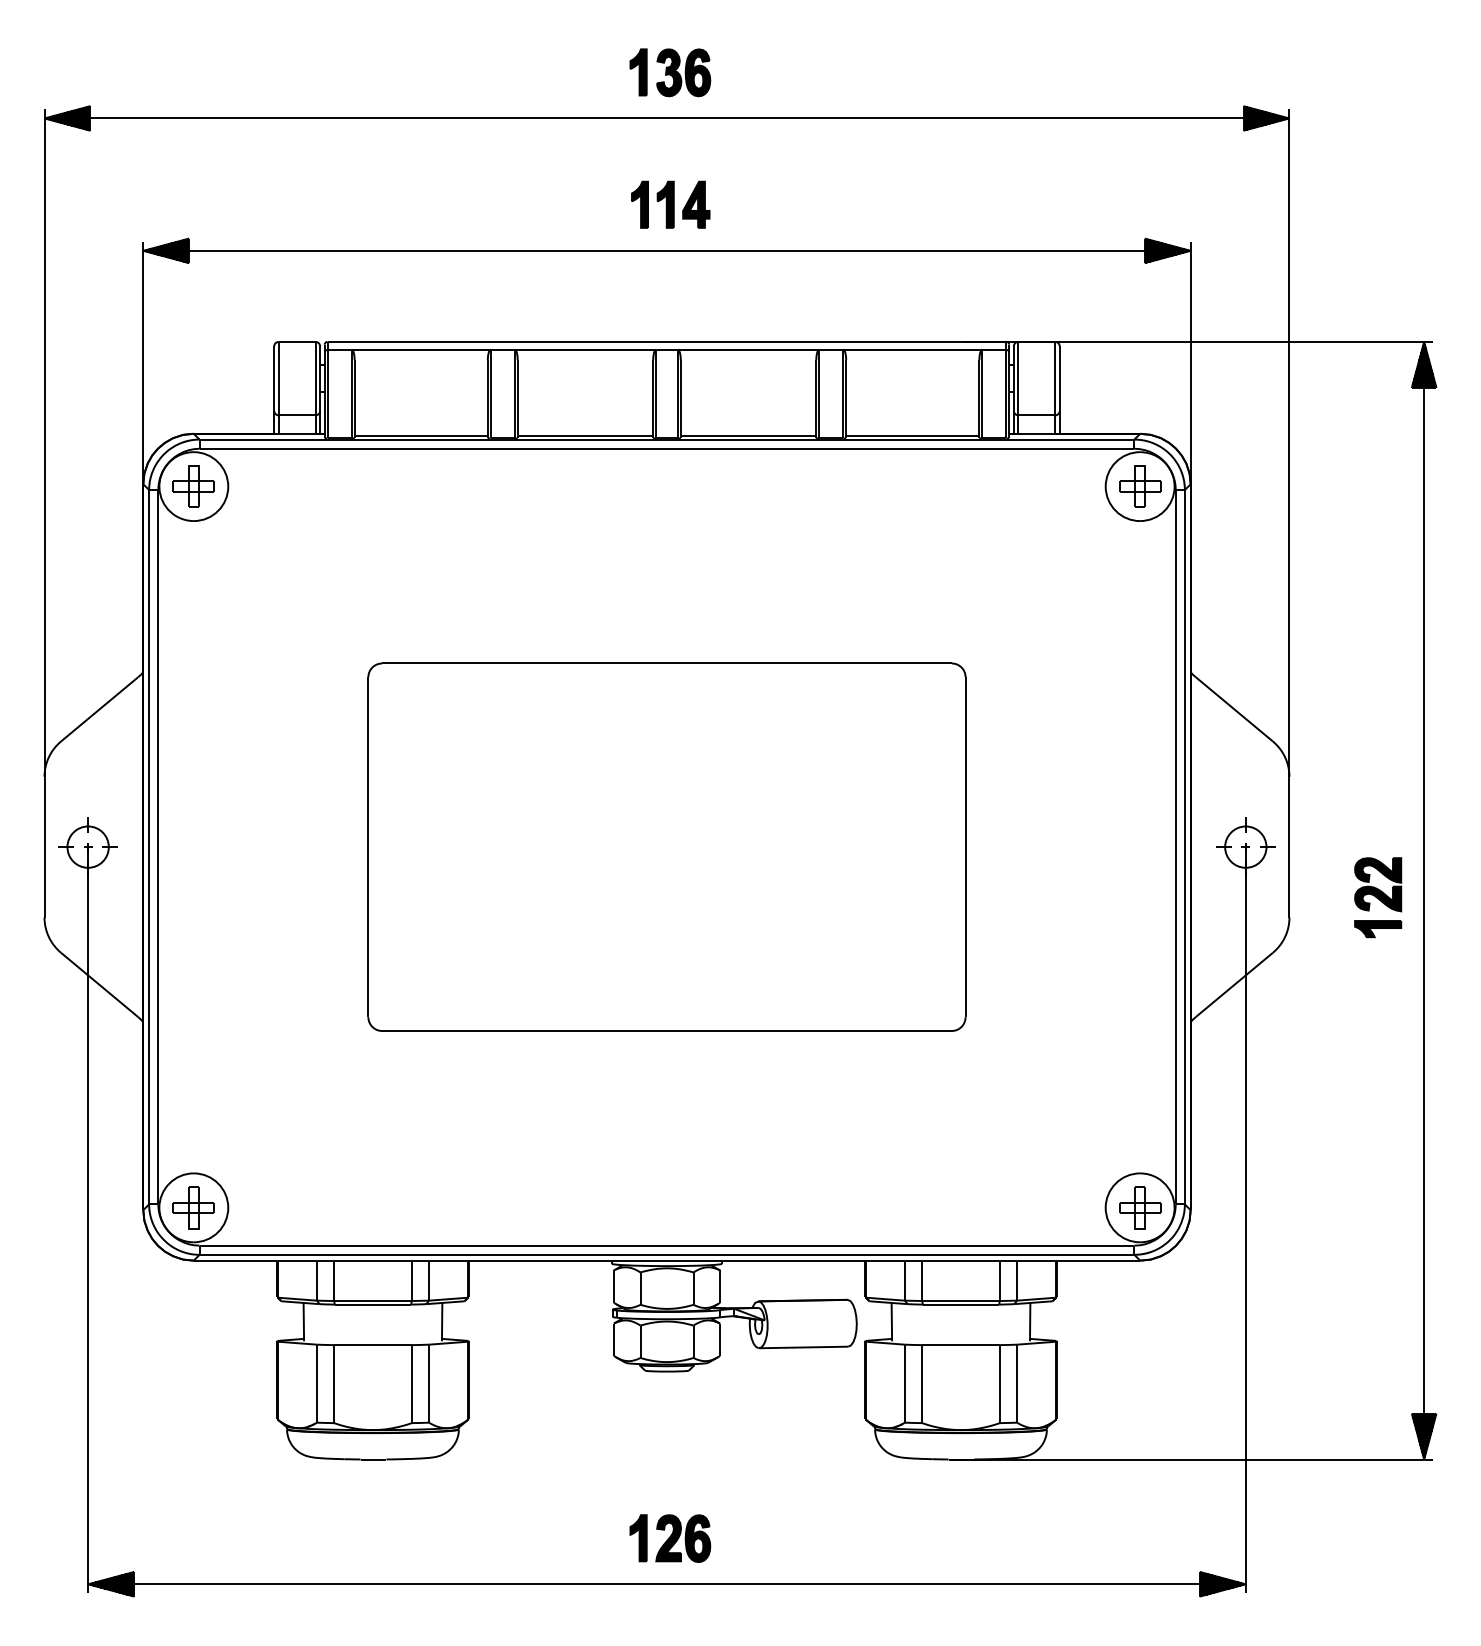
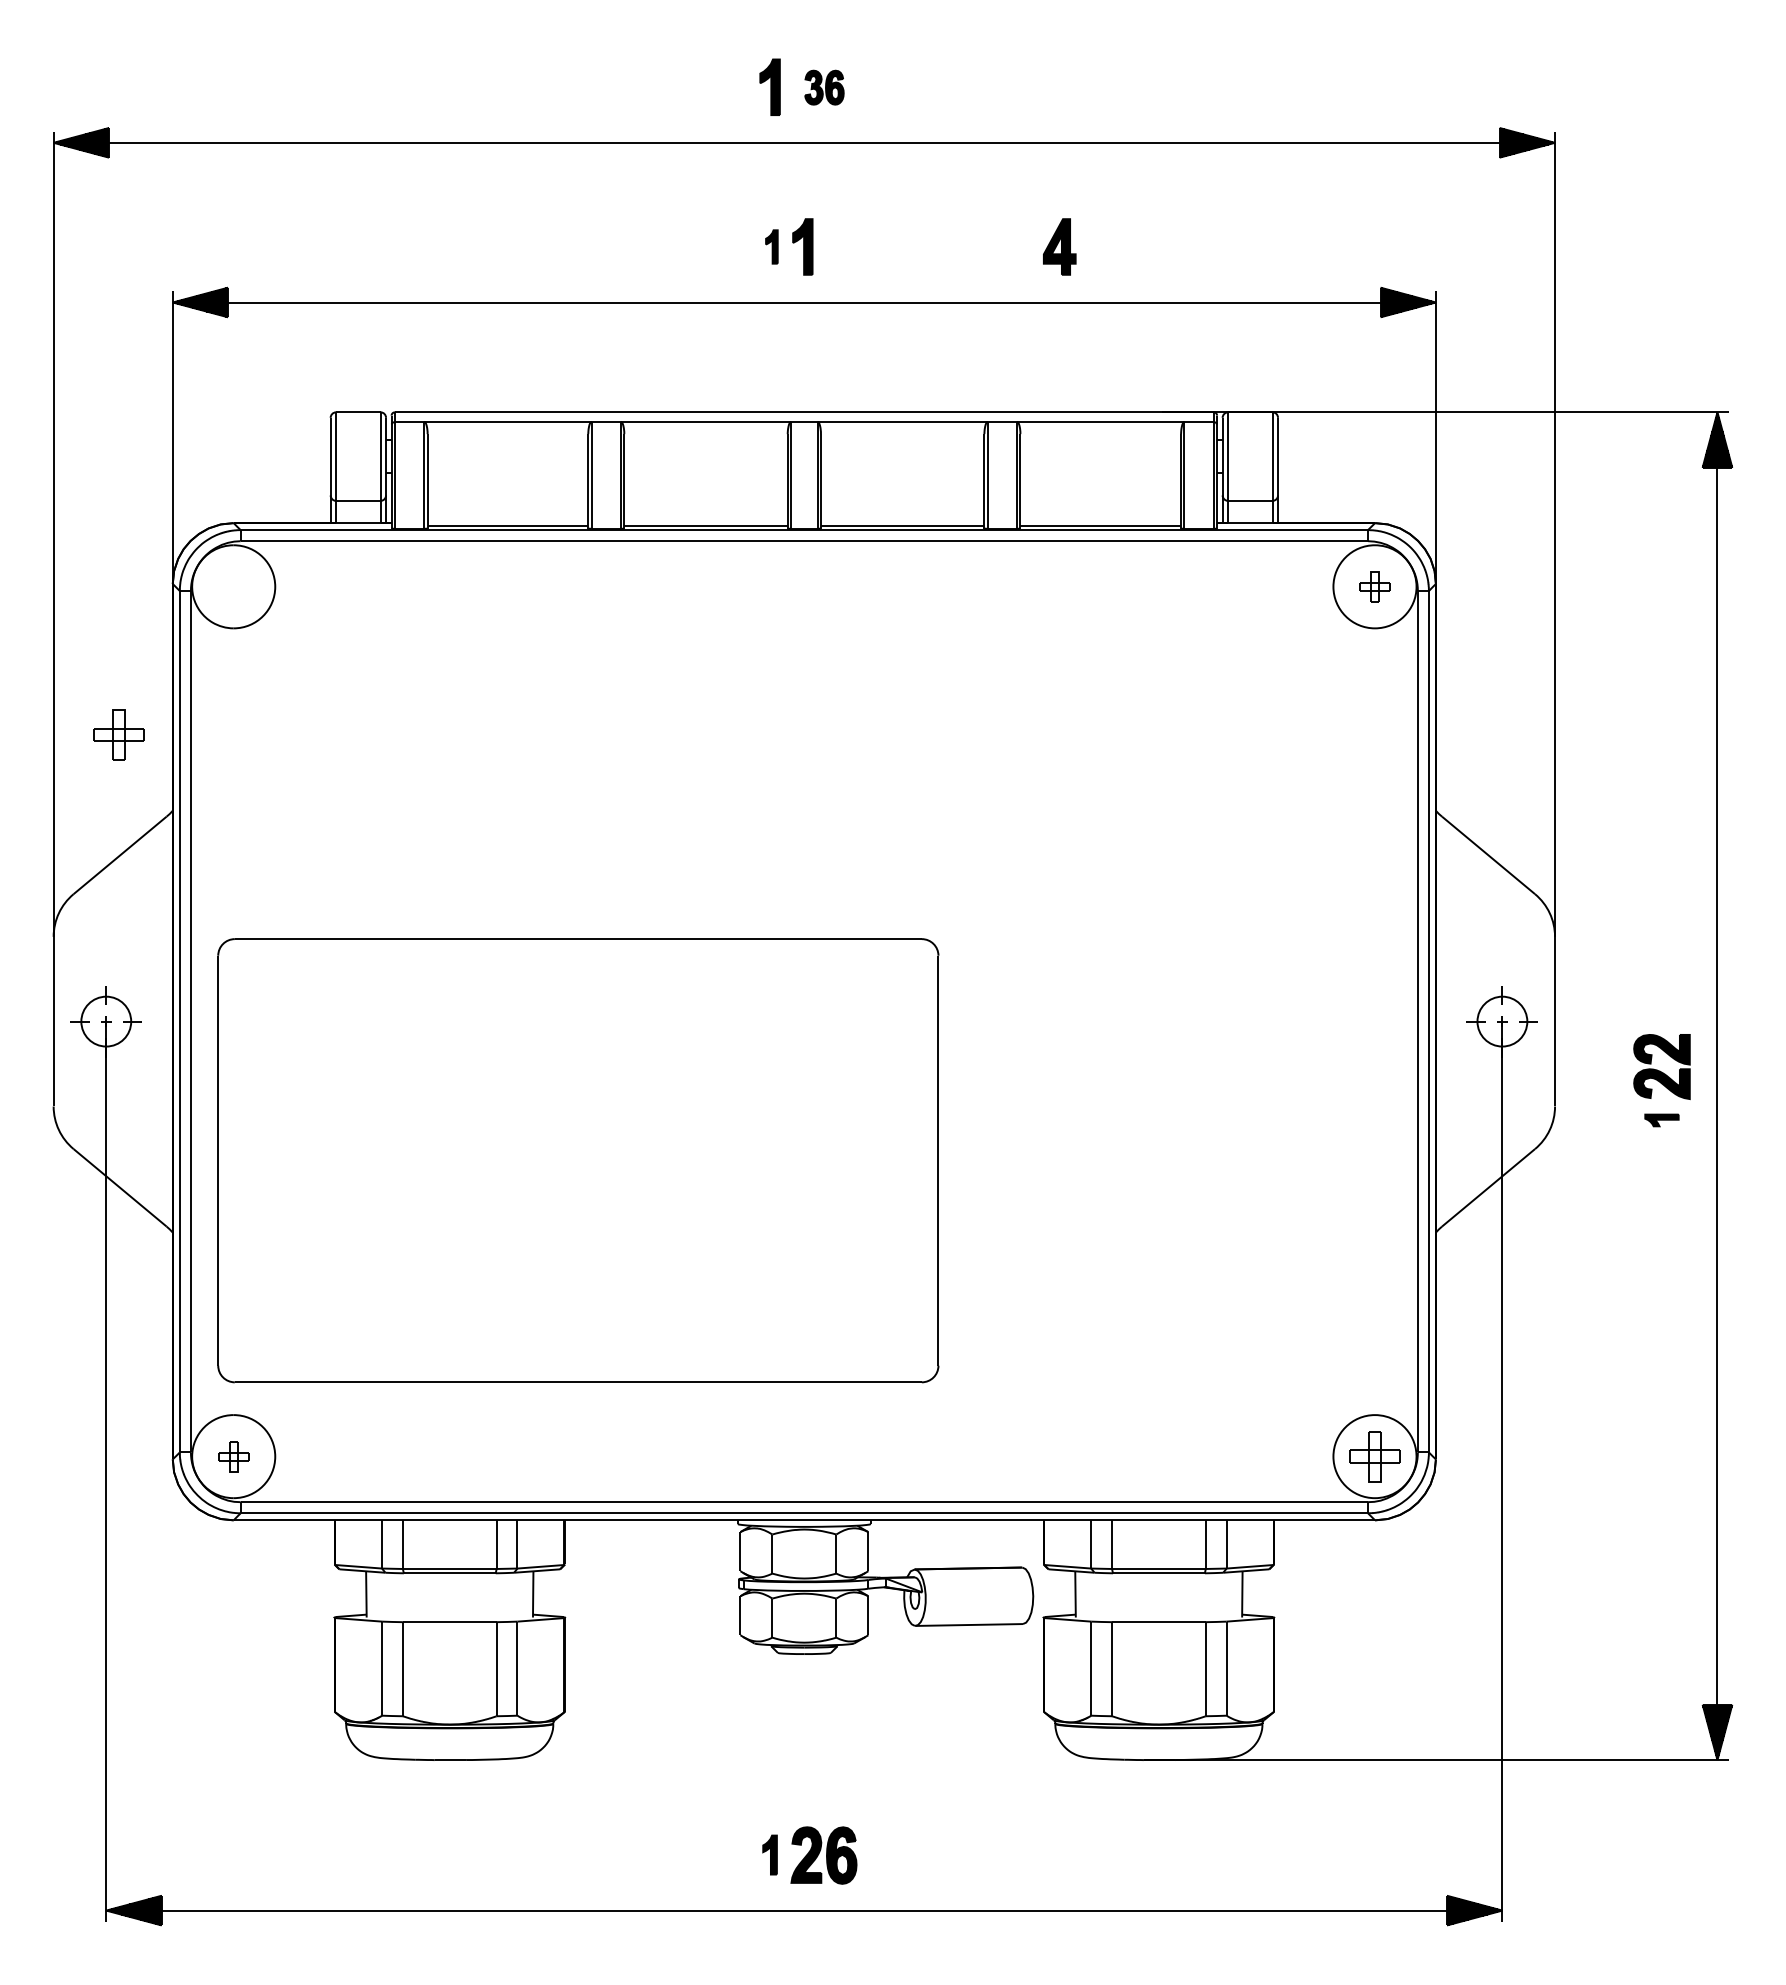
part: (683, 72) -> (824, 87), size x0.6
part: (639, 204) -> (771, 246), size x0.6
part: (696, 204) -> (1059, 246), moved
part: (193, 486) -> (118, 734), moved
part: (1139, 486) -> (1374, 586), size x0.6
part: (667, 847) -> (578, 1160), moved
part: (1377, 929) -> (1661, 1120), size x0.6
part: (193, 1207) -> (233, 1456), size x0.6
part: (638, 1537) -> (769, 1854), size x0.7

